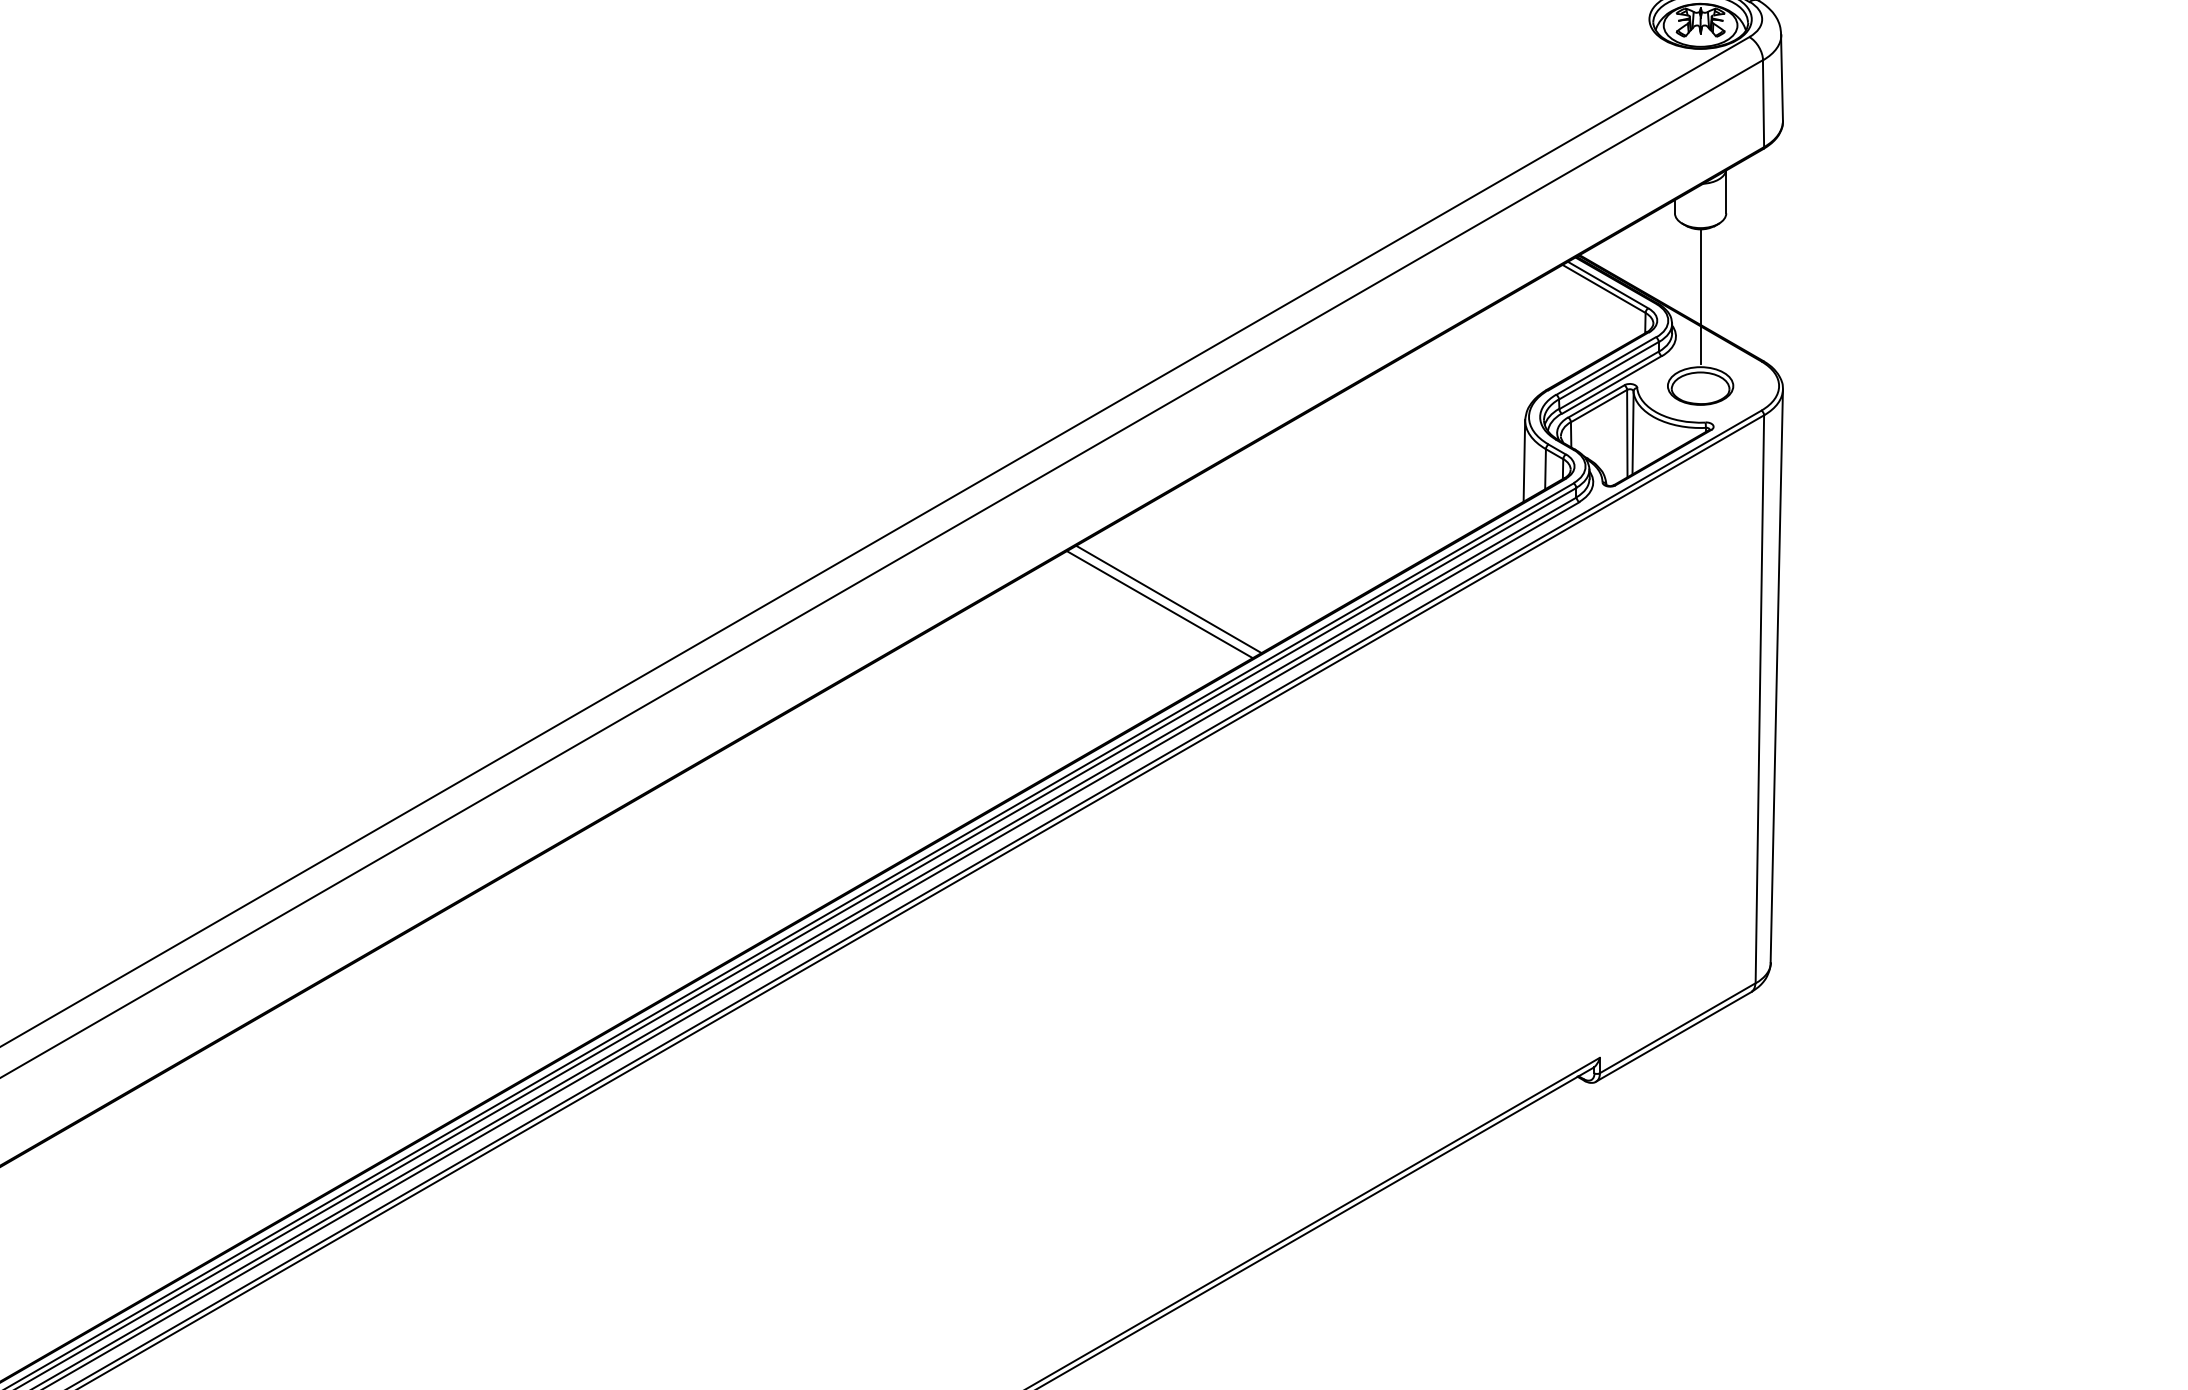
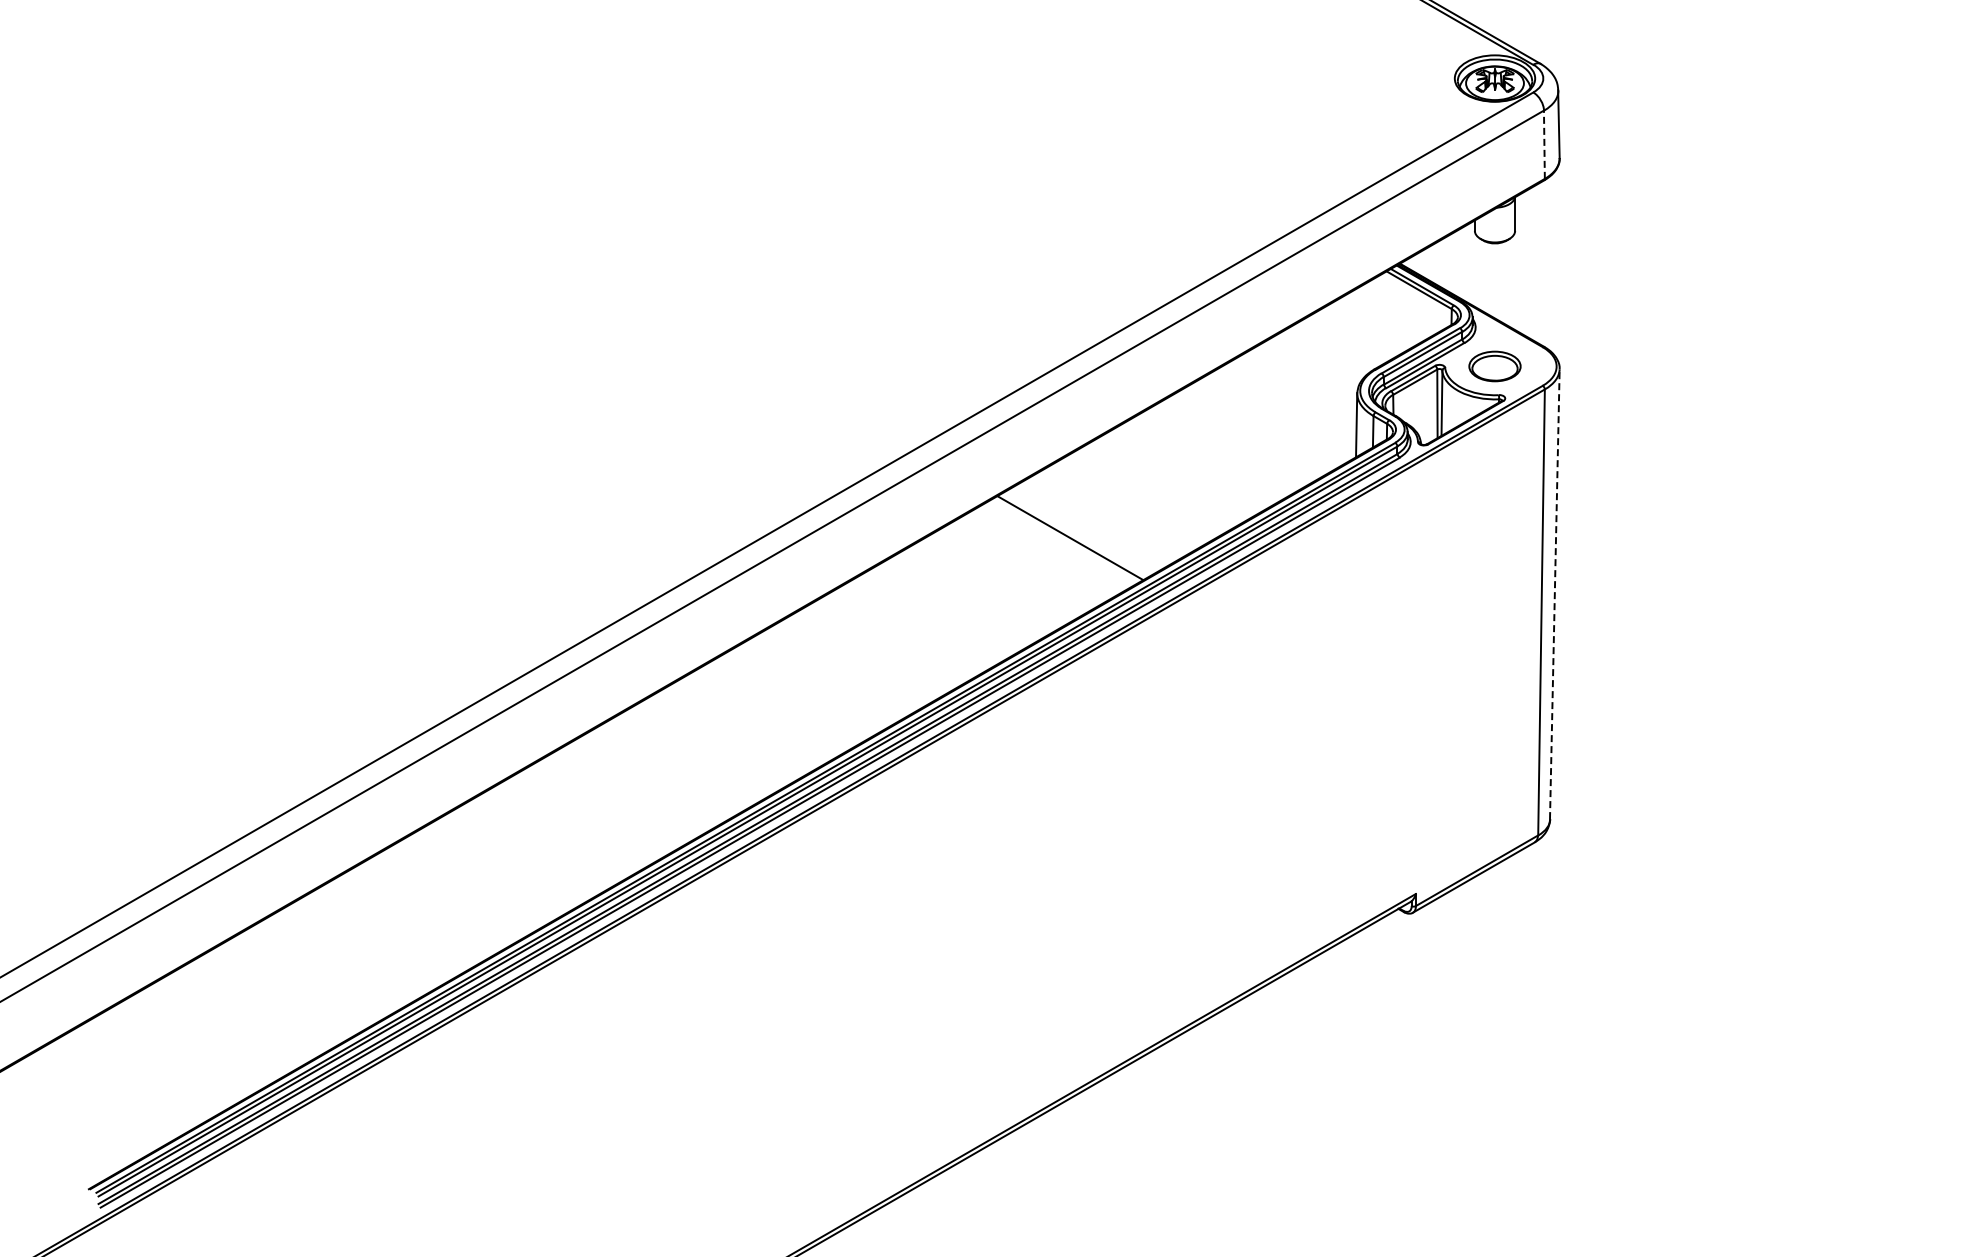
line: (1763, 103) -> (1544, 144), solid -> dashed
line: (1701, 296) -> (1495, 296), removed
line: (1168, 598) -> (1077, 533), removed
line: (1776, 676) -> (1554, 594), solid -> dashed

